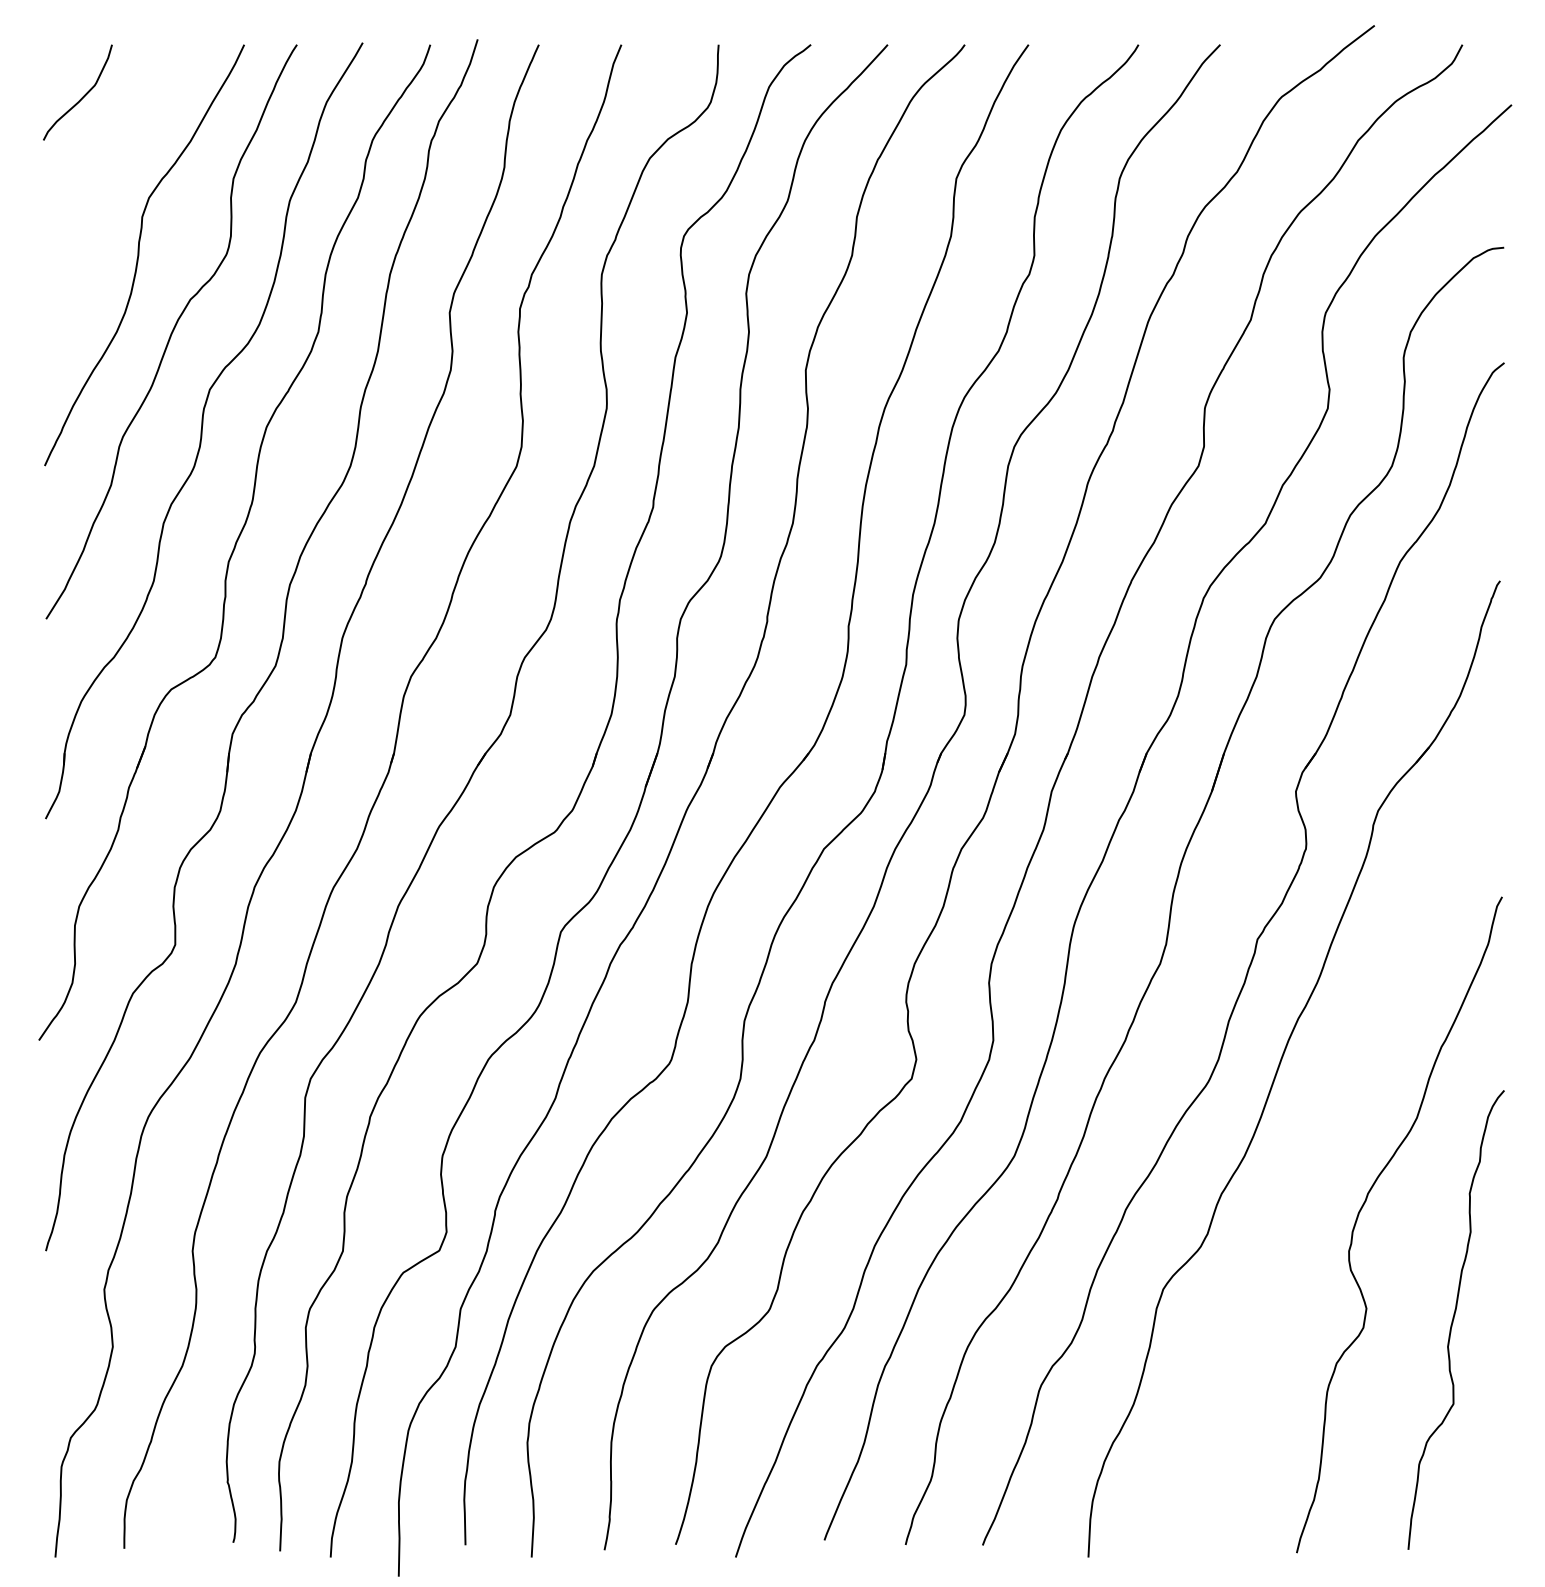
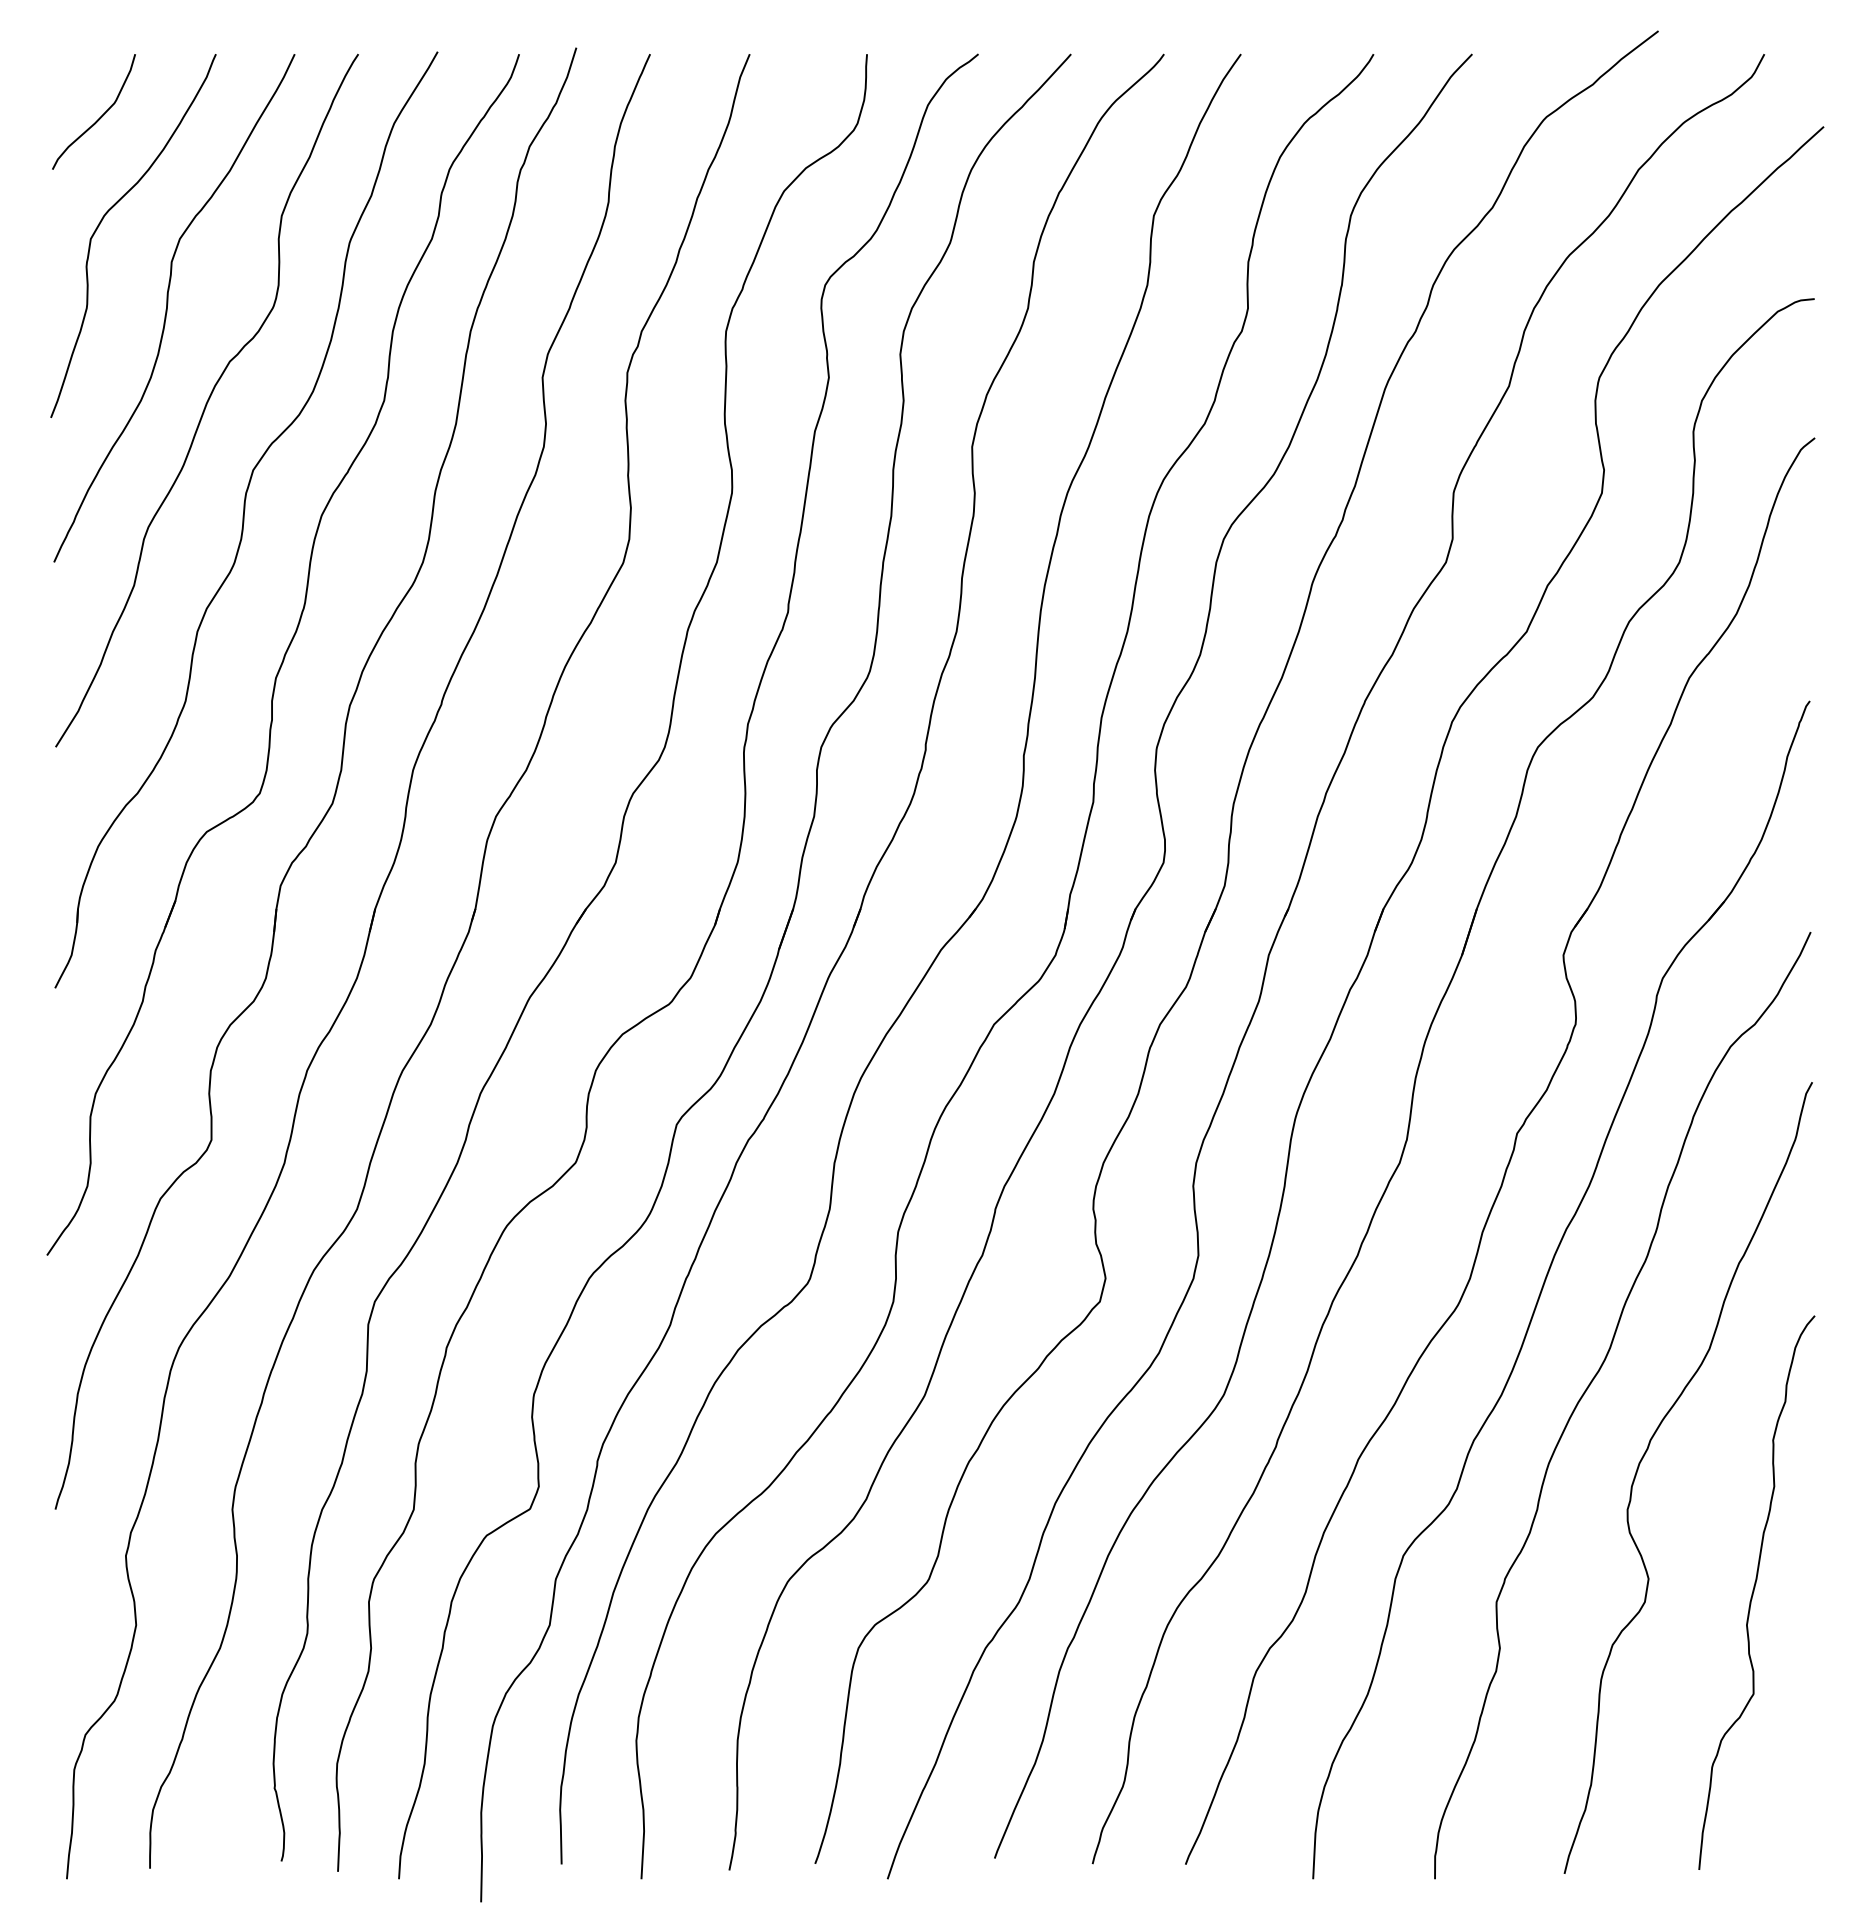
curve: (90, 175) -> (109, 211), added
curve: (1318, 1148) -> (1590, 1385), added

